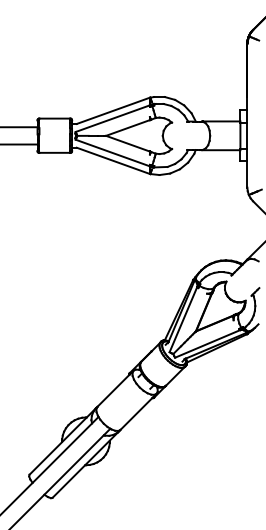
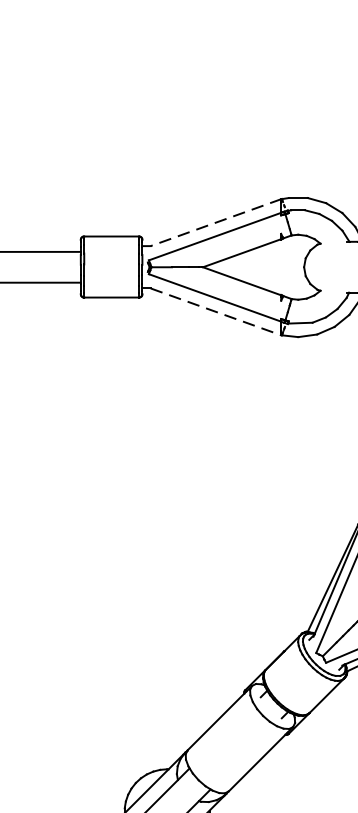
line: (113, 110) -> (216, 222), solid -> dashed
line: (114, 161) -> (218, 312), solid -> dashed

